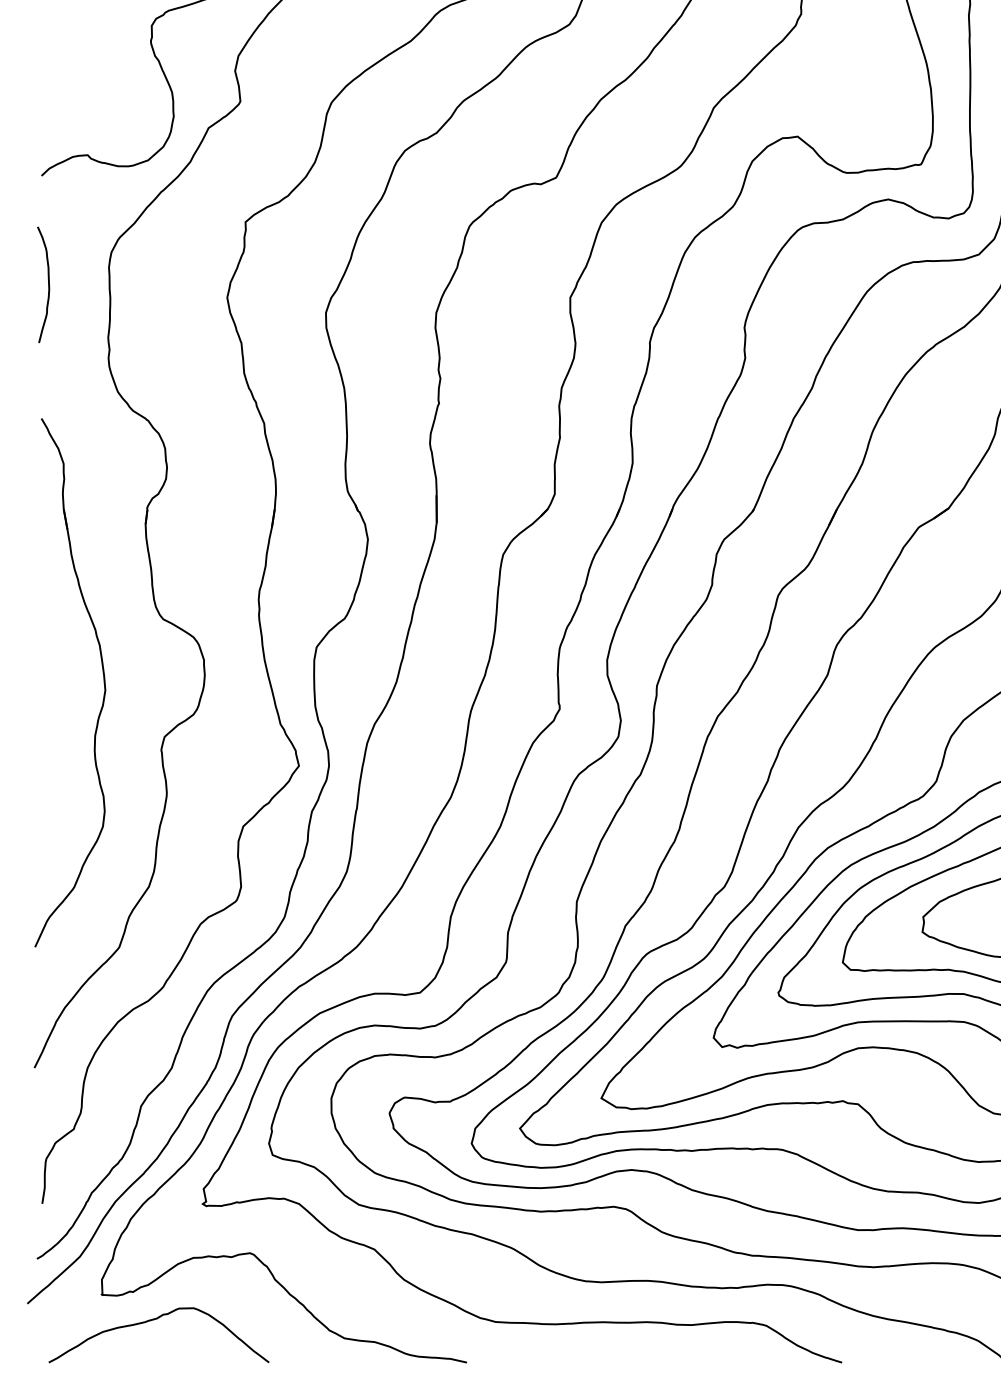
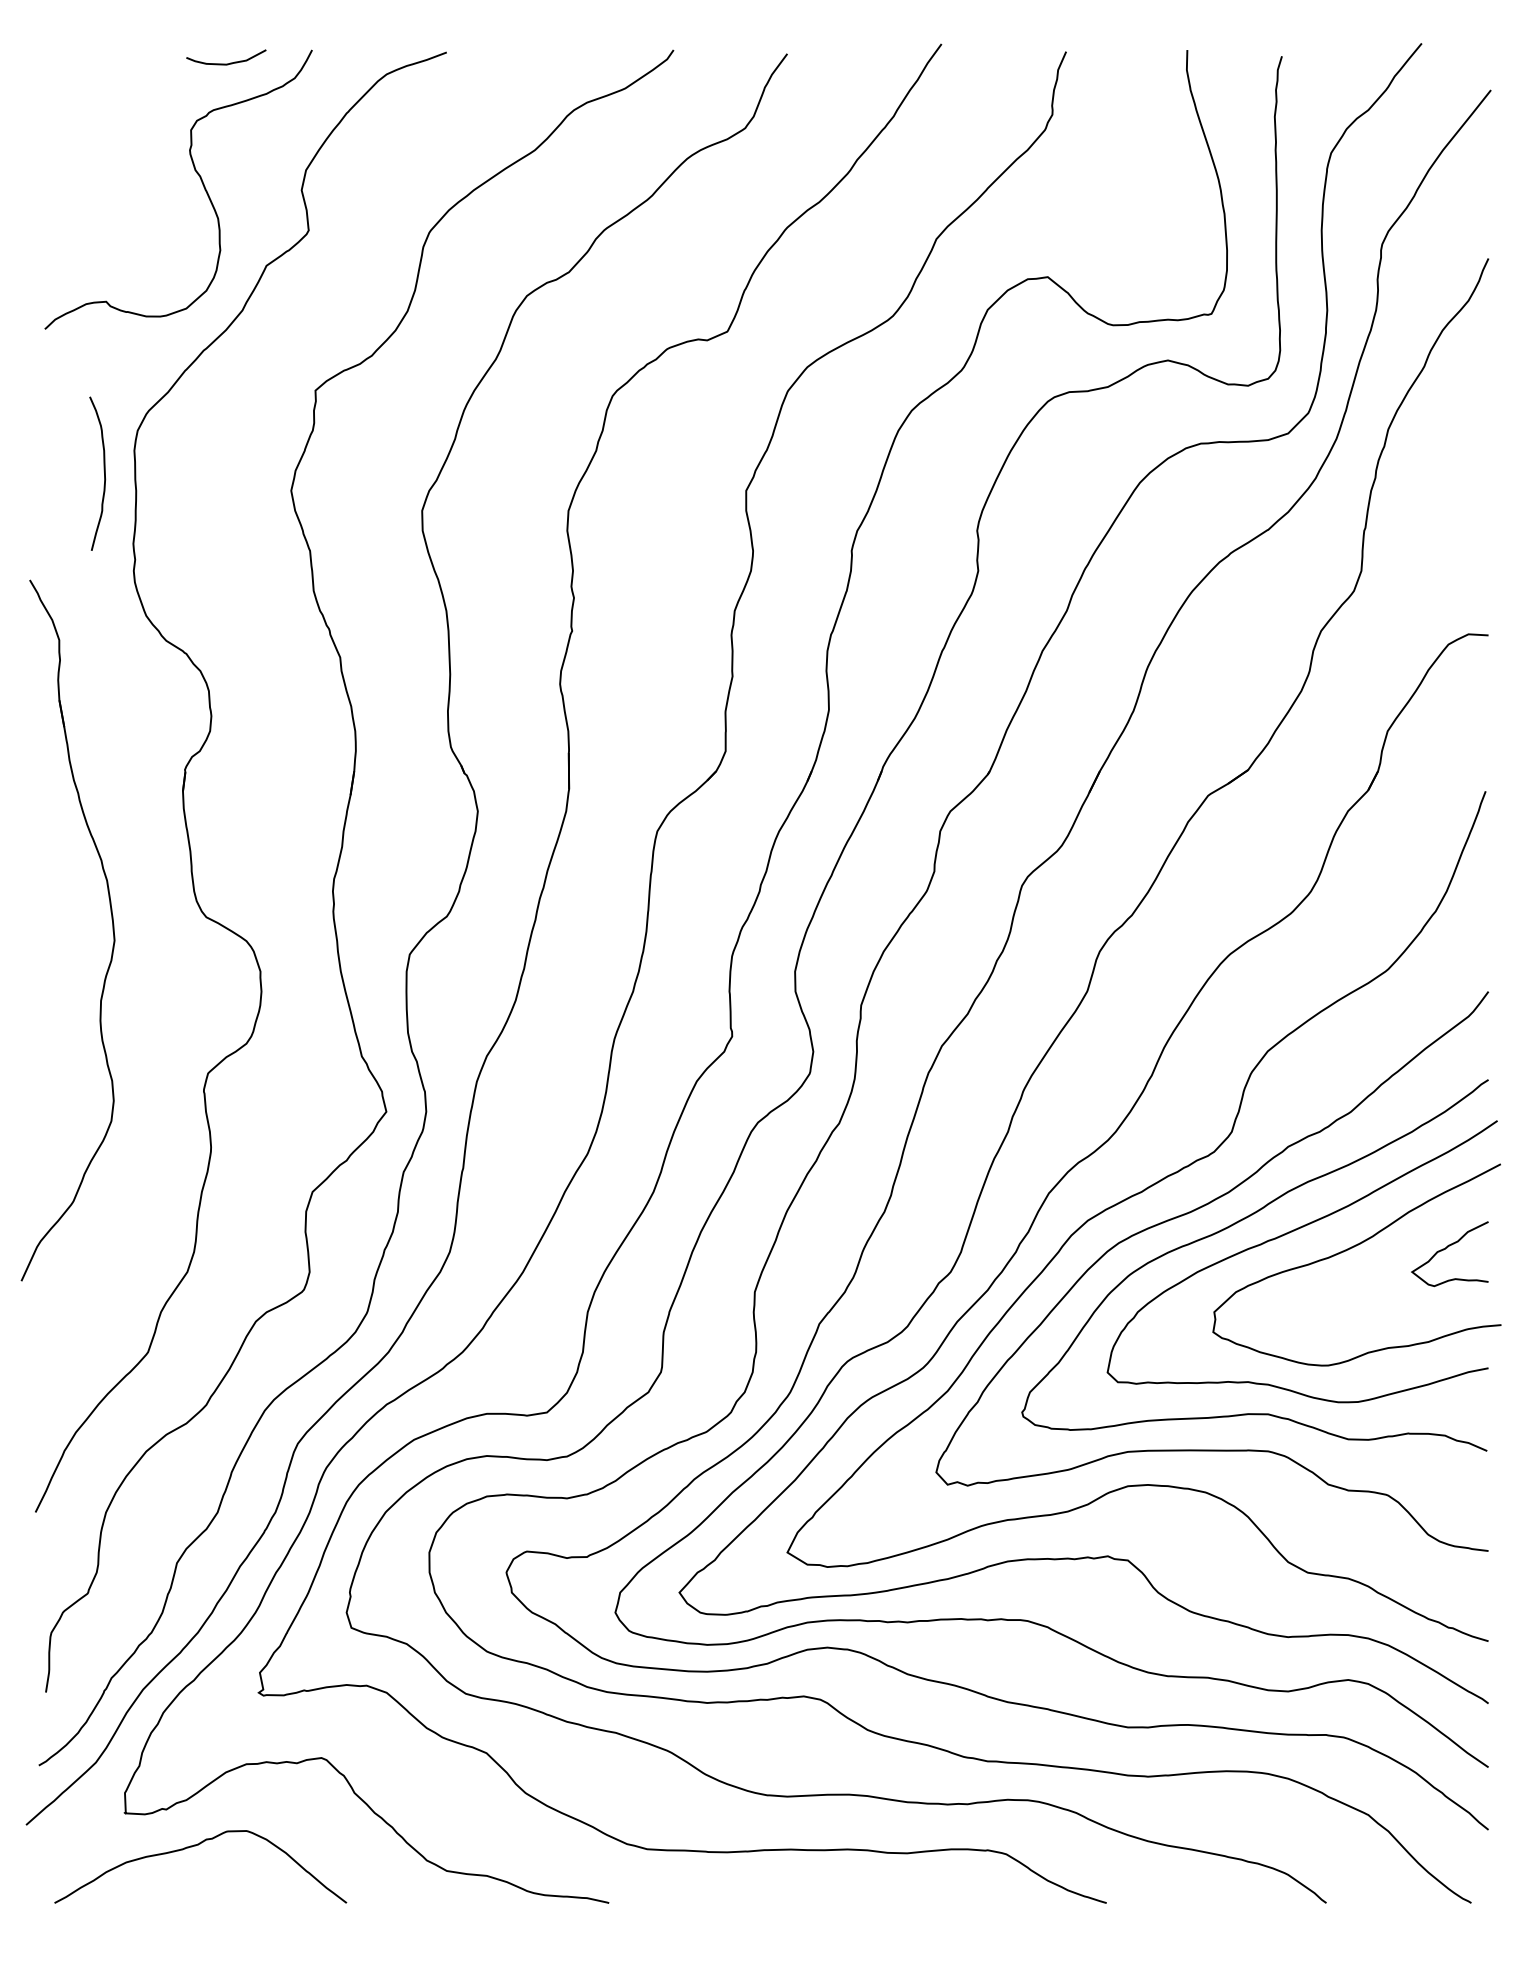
curve: (48, 282) -> (103, 470), moved
part: (103, 682) -> (112, 930), moved

